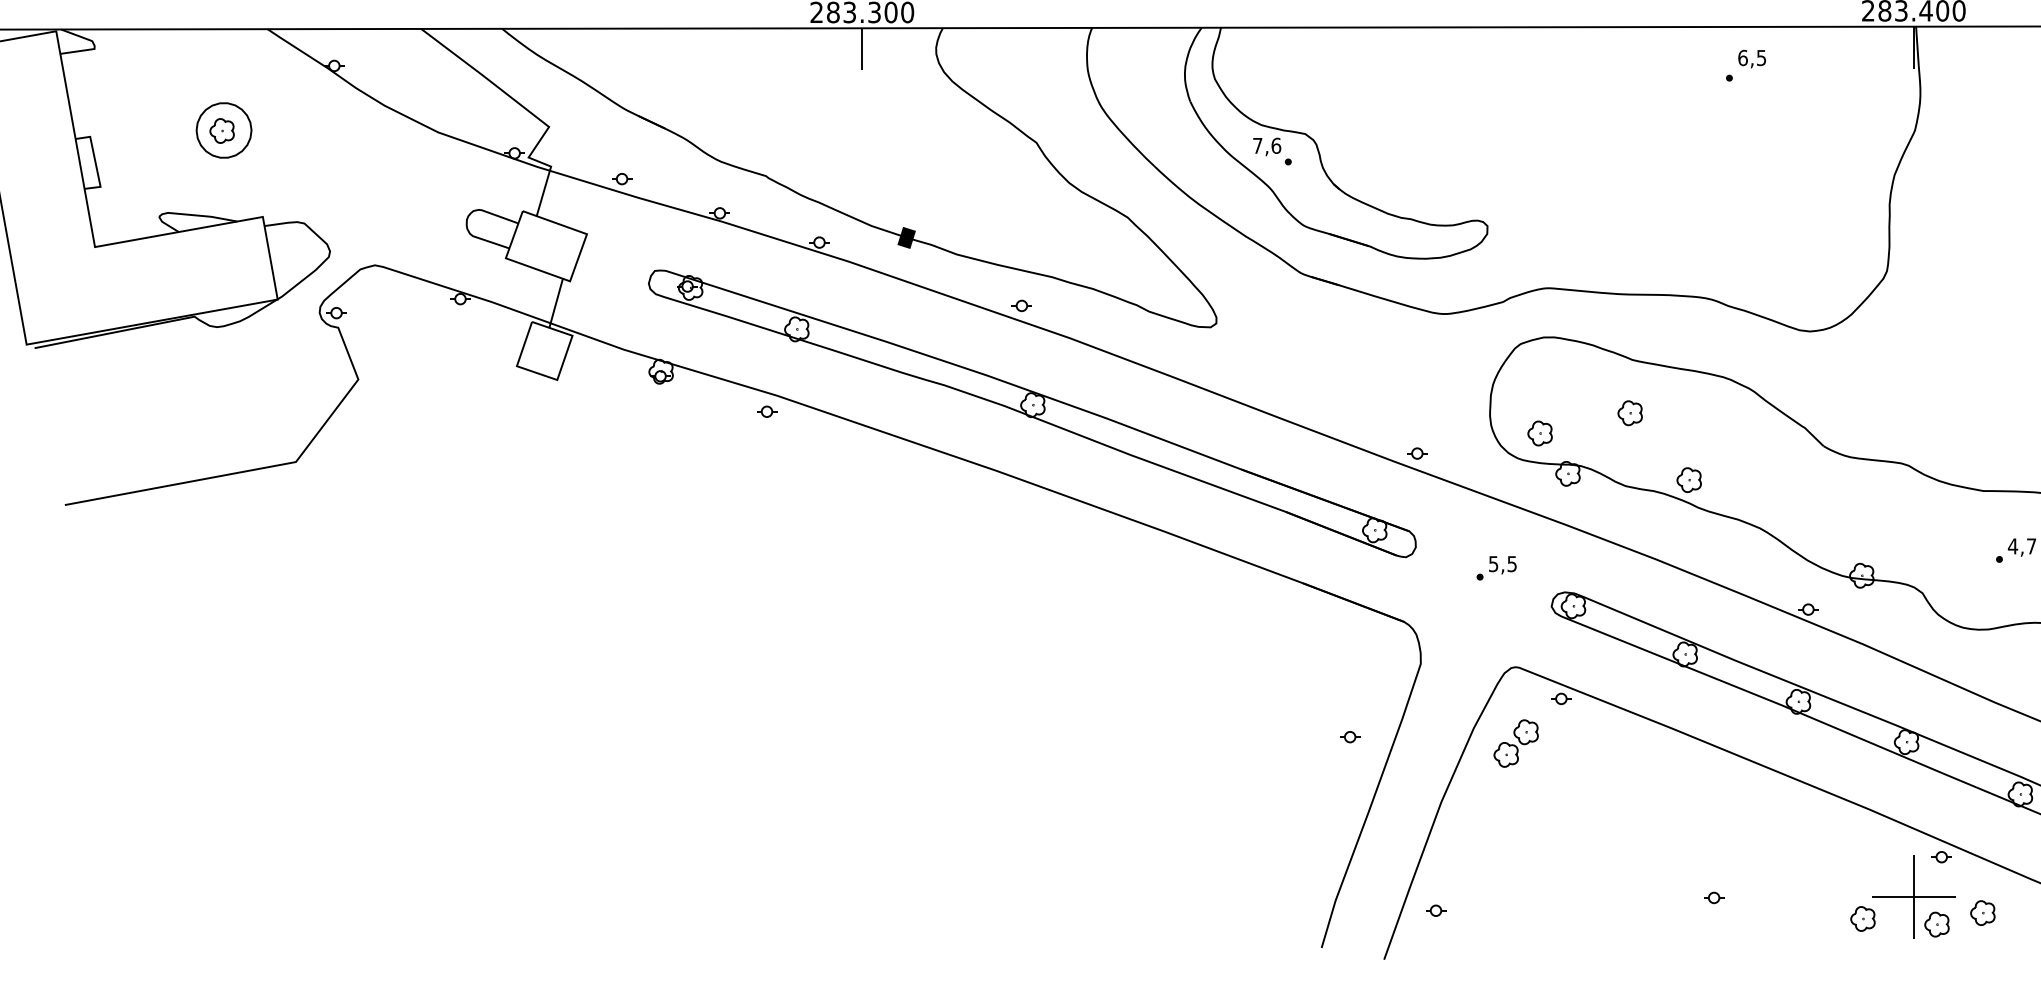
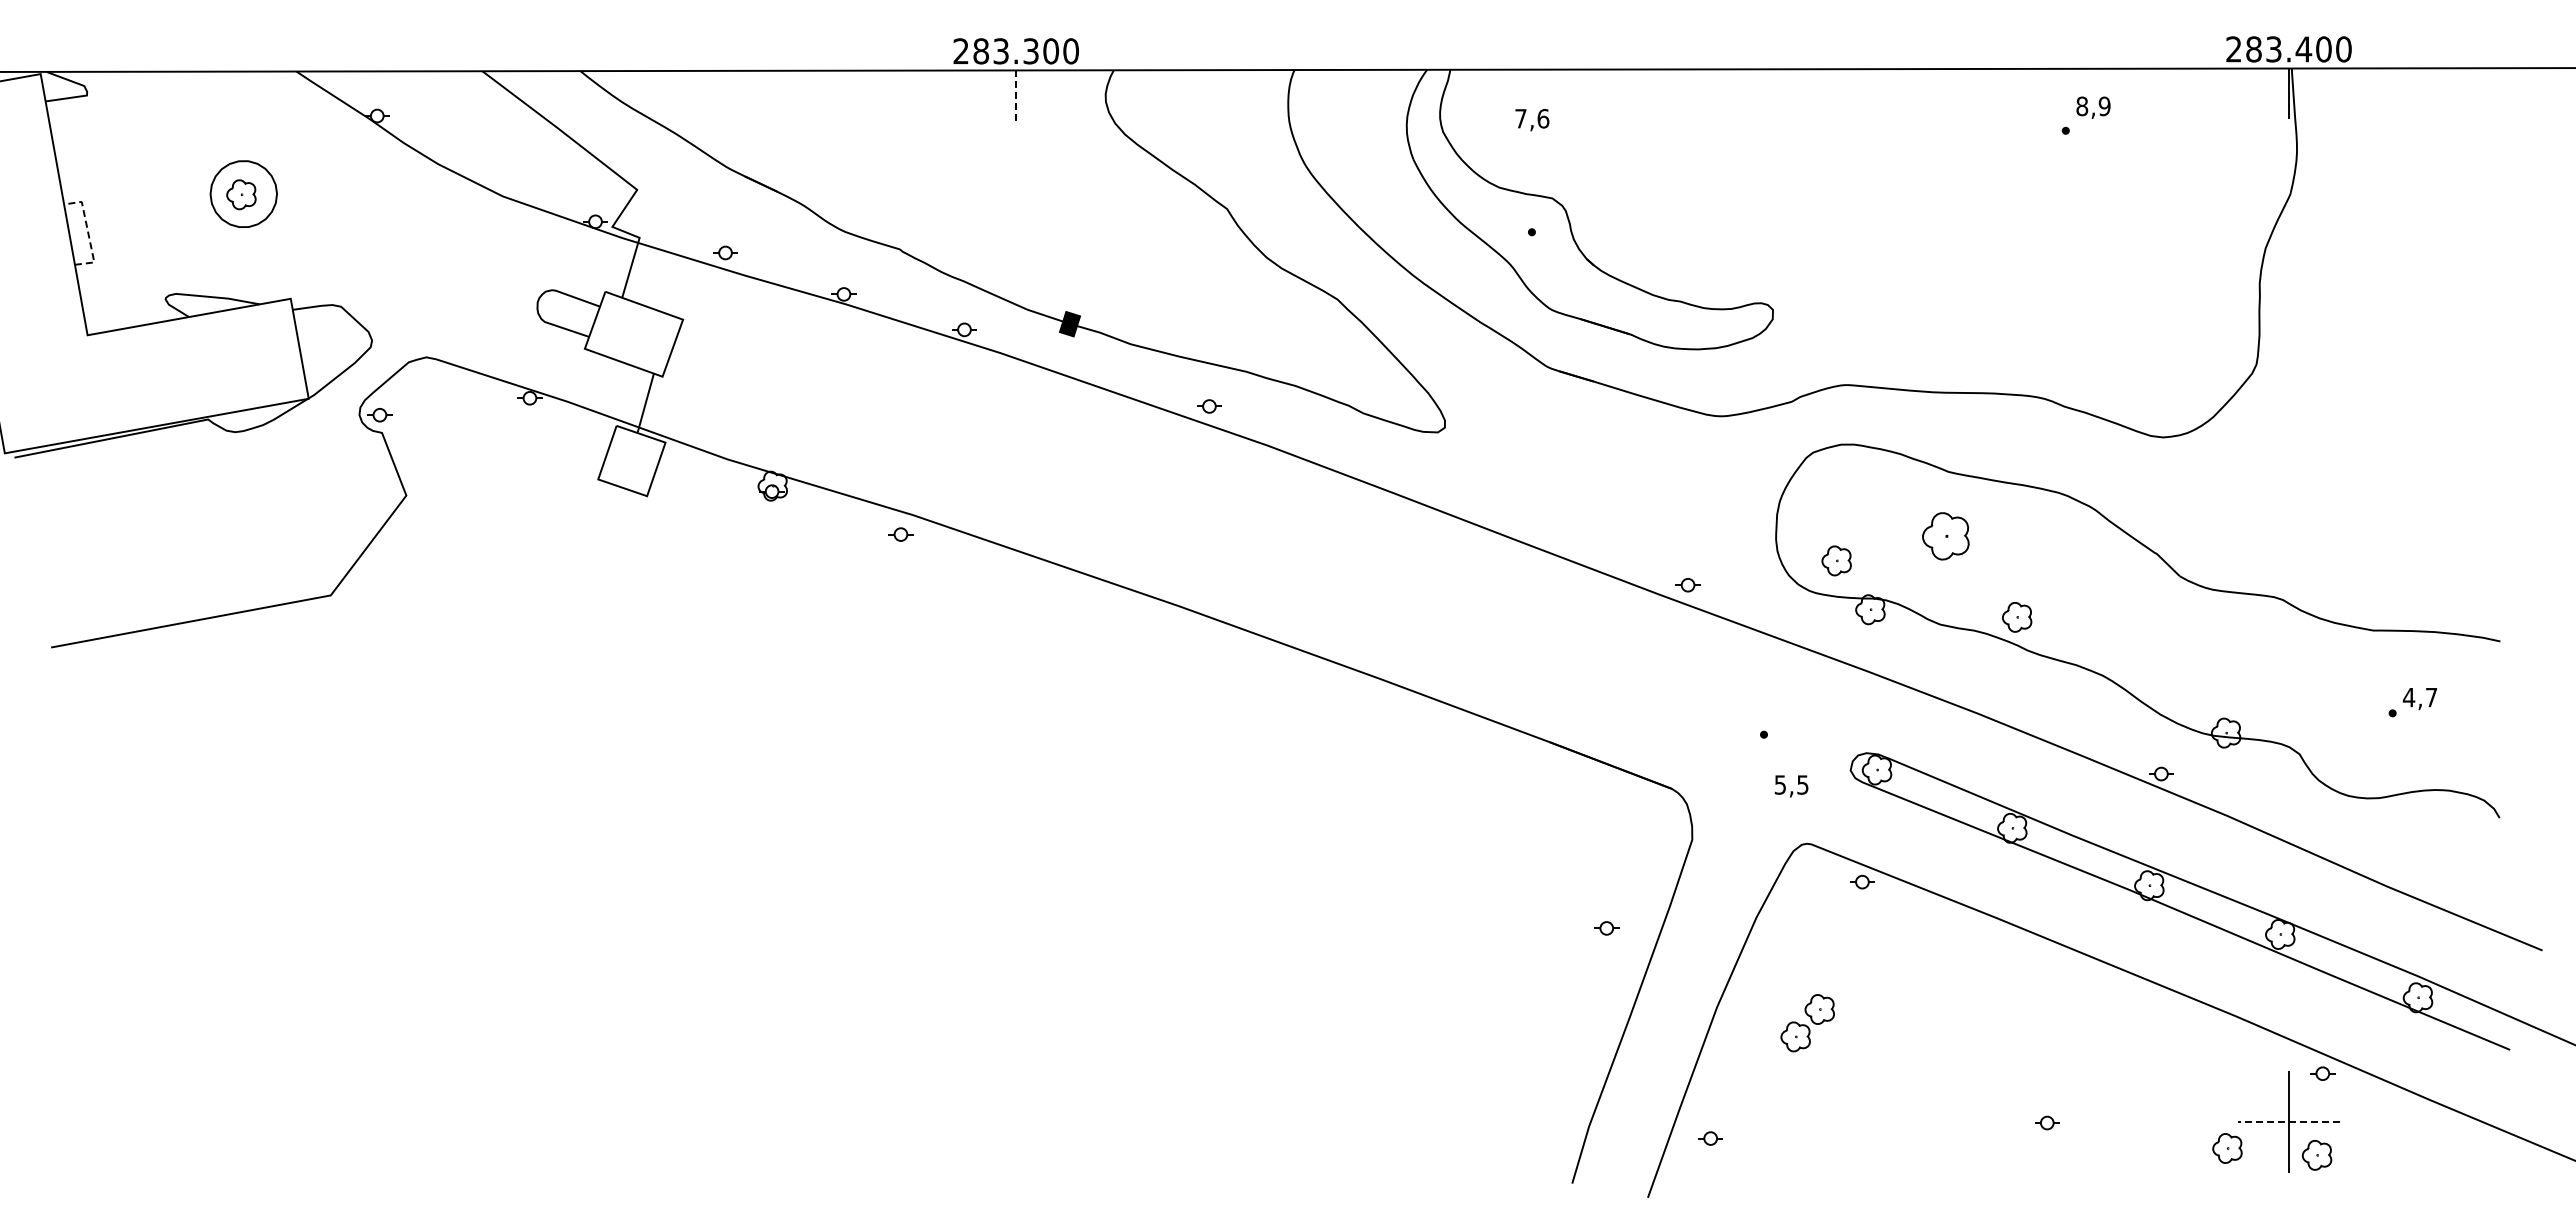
line: (862, 49) -> (1016, 96), solid -> dashed
text: (1752, 57) -> (2093, 105), 6,5 -> 8,9
text: (1267, 147) -> (1532, 120), moved
line: (95, 163) -> (88, 233), solid -> dashed
part: (1032, 413) -> (1222, 536), removed
part: (1630, 413) -> (1945, 536), size x1.6
text: (1502, 565) -> (1791, 786), moved
part: (1516, 743) -> (1807, 1023), moved
line: (1914, 896) -> (2289, 1121), solid -> dashed
part: (1982, 913) -> (2372, 1141), removed

